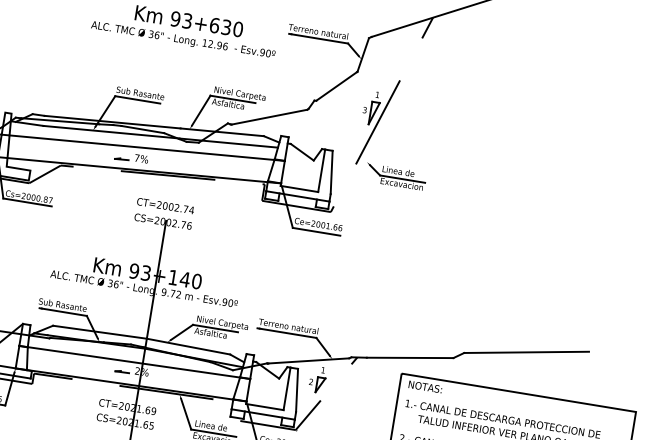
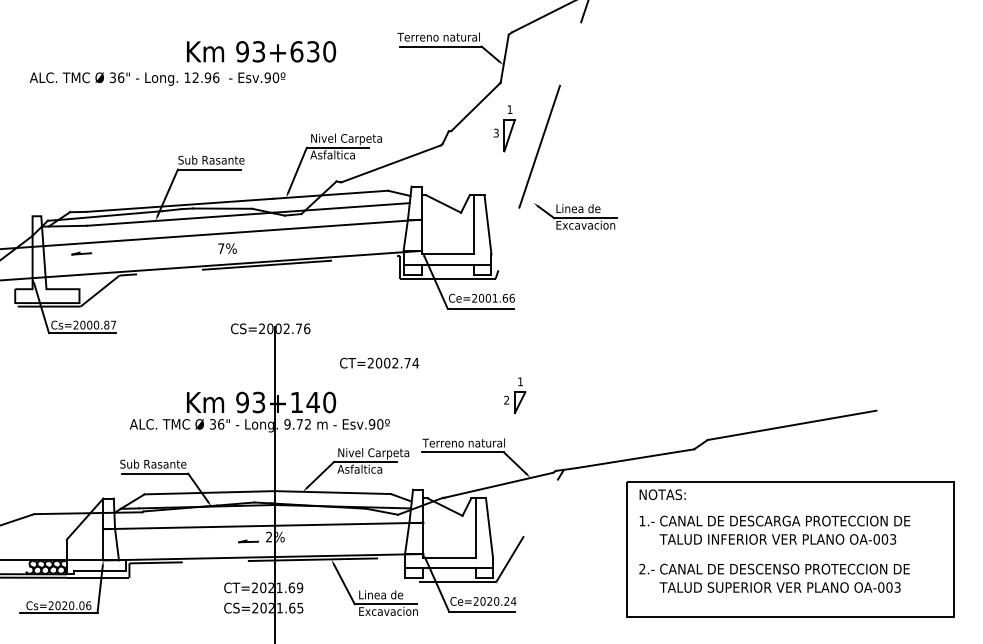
text: (183, 40) -> (157, 78), moved
part: (371, 107) -> (504, 128), moved
line: (121, 159) -> (81, 253), moved
text: (165, 205) -> (379, 362), moved
part: (318, 379) -> (515, 395), moved

